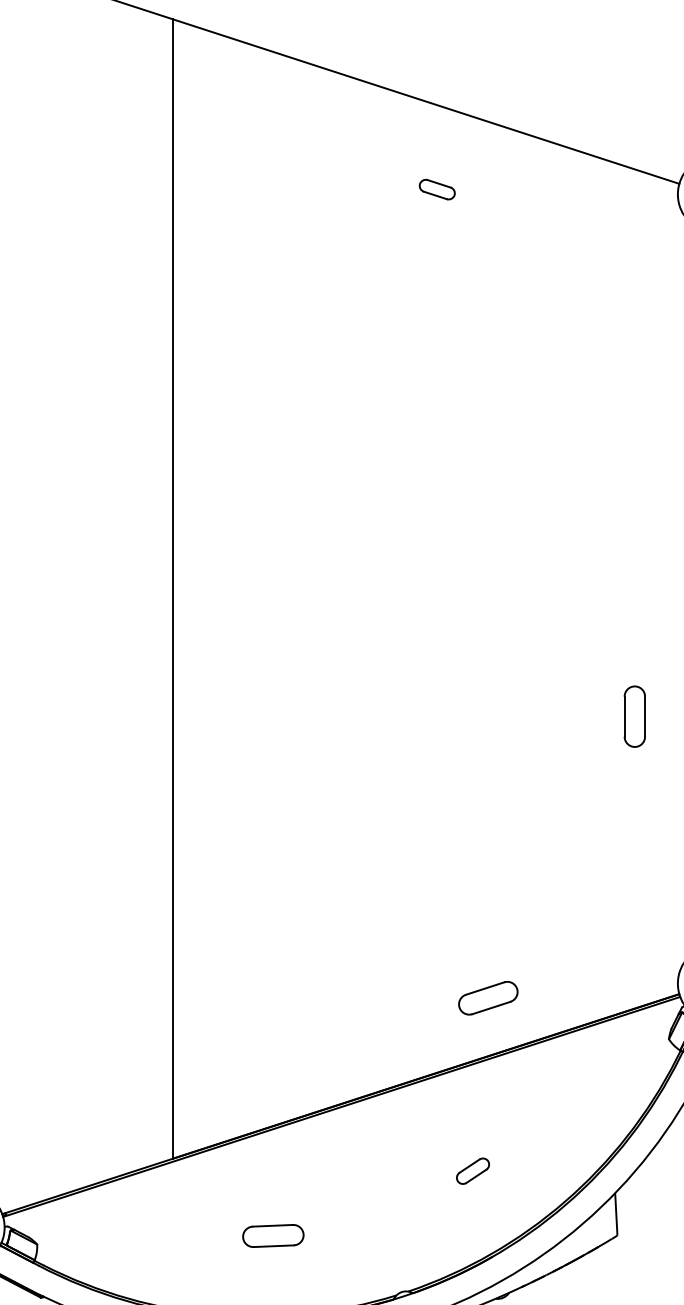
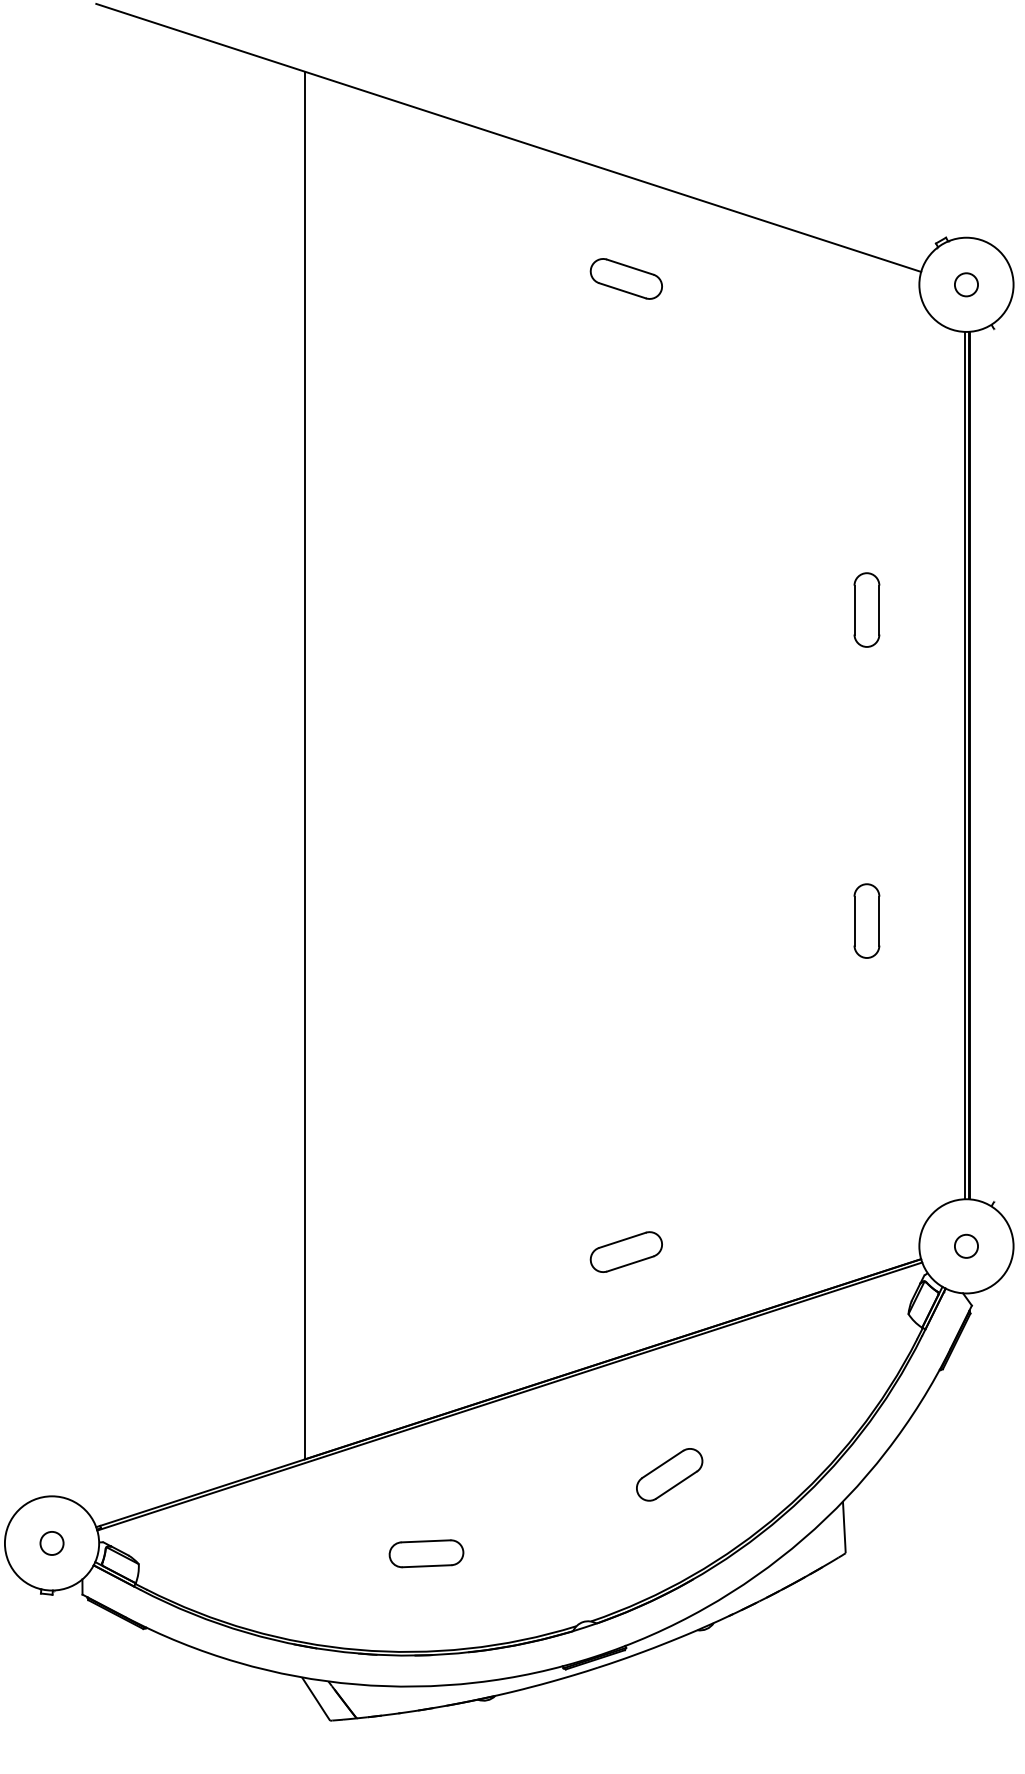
part: (436, 189) -> (625, 278), size x1.67
part: (634, 460) -> (866, 609), added
part: (487, 997) -> (625, 1251), moved
part: (472, 1170) -> (669, 1474), size x1.67

